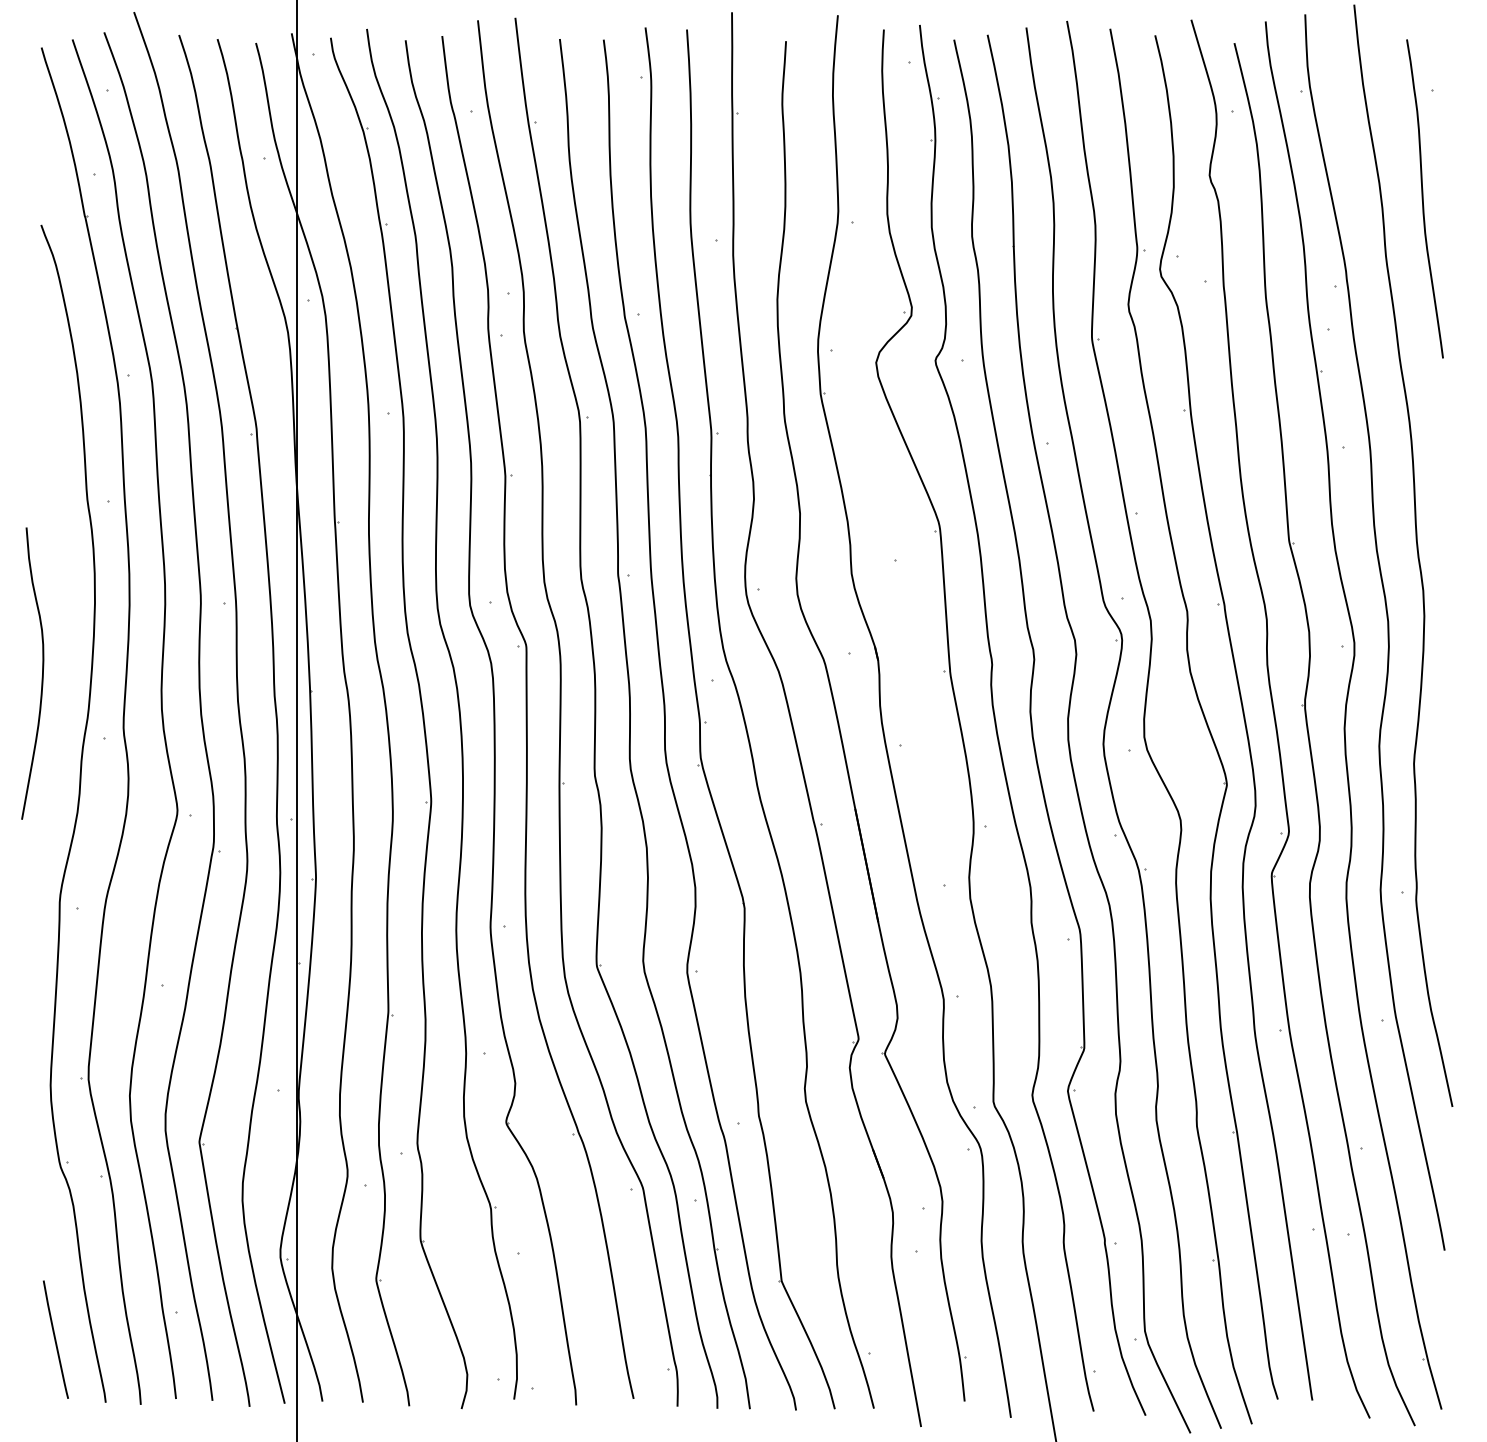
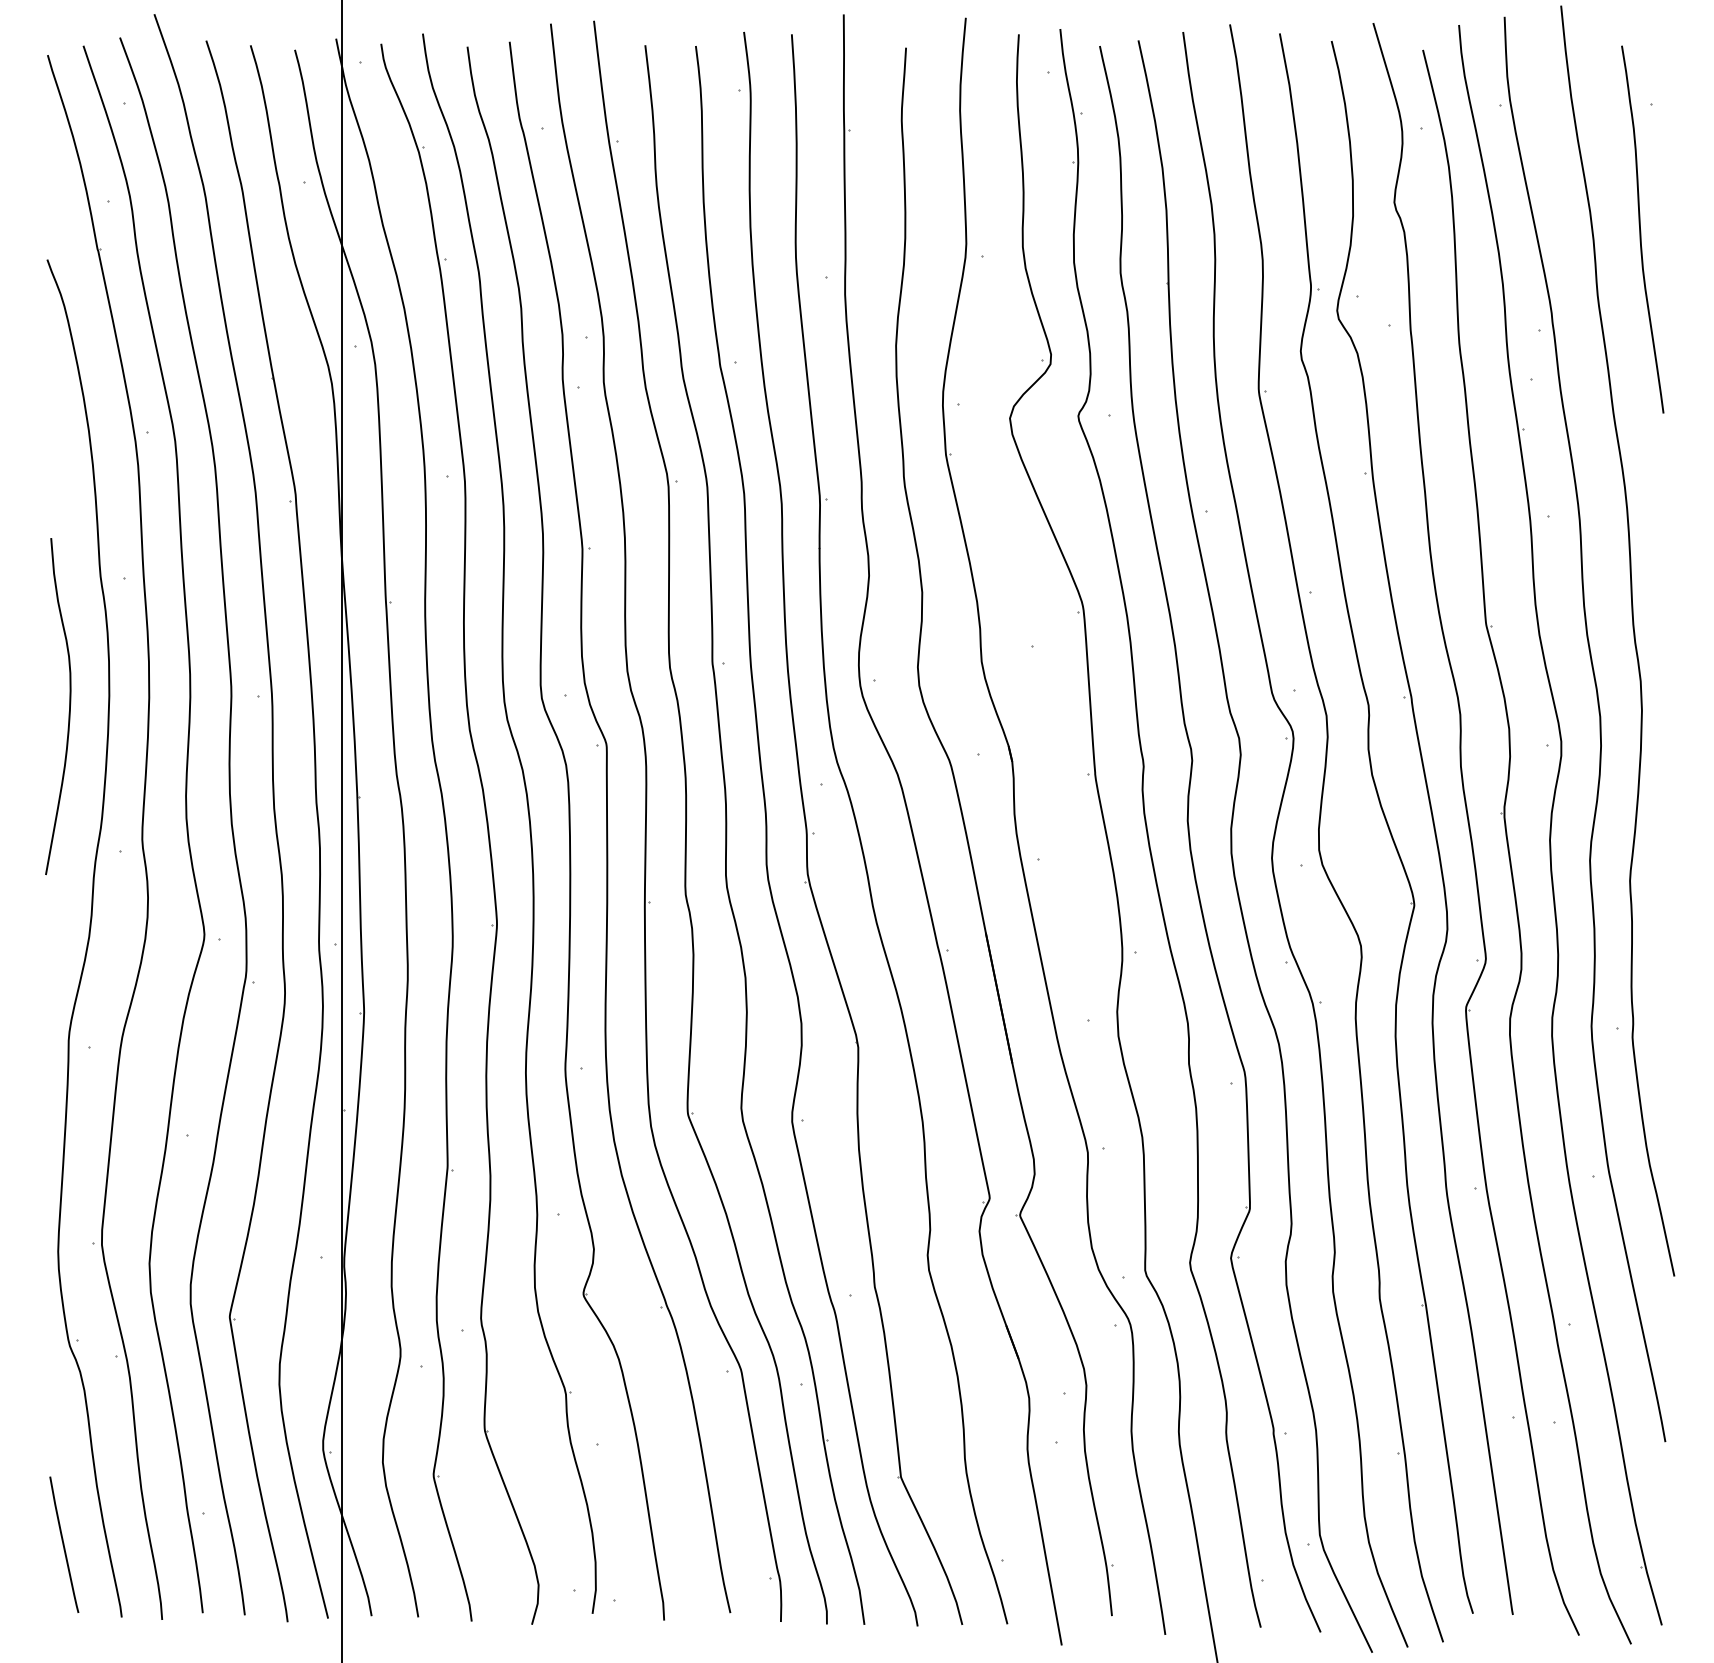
curve: (41, 677) -> (68, 711), moved

